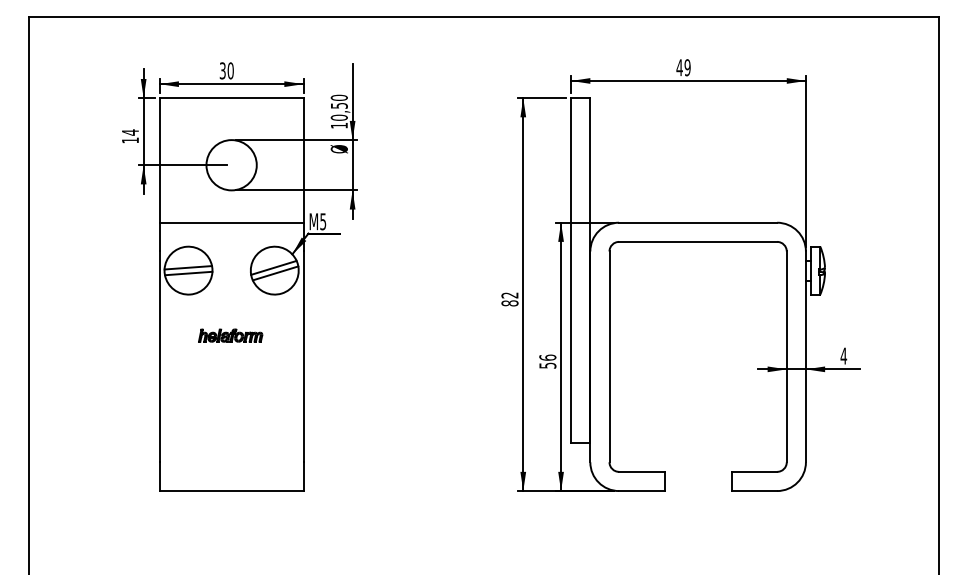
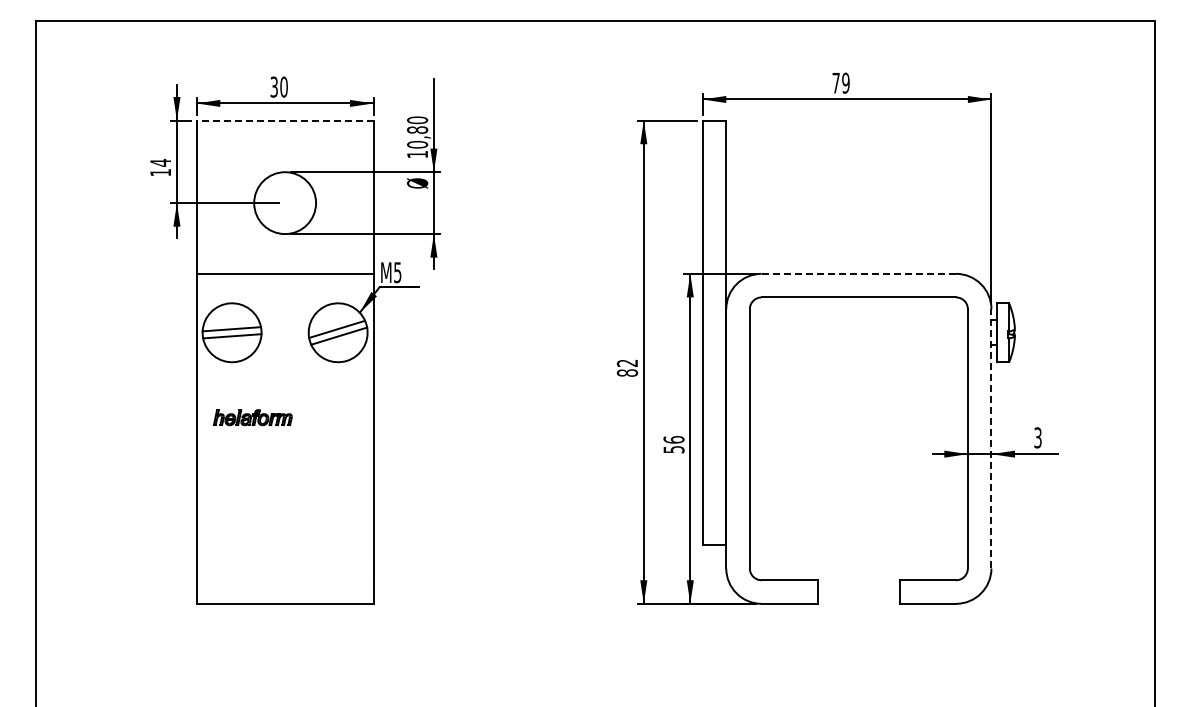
text: (679, 67) -> (836, 83), 49 -> 79
line: (231, 98) -> (284, 120), solid -> dashed
text: (339, 105) -> (417, 129), 10,50 -> 10,80
line: (697, 222) -> (858, 273), solid -> dashed
part: (230, 335) -> (252, 417), moved
text: (844, 355) -> (1038, 437), 4 -> 3
line: (805, 356) -> (991, 438), solid -> dashed

